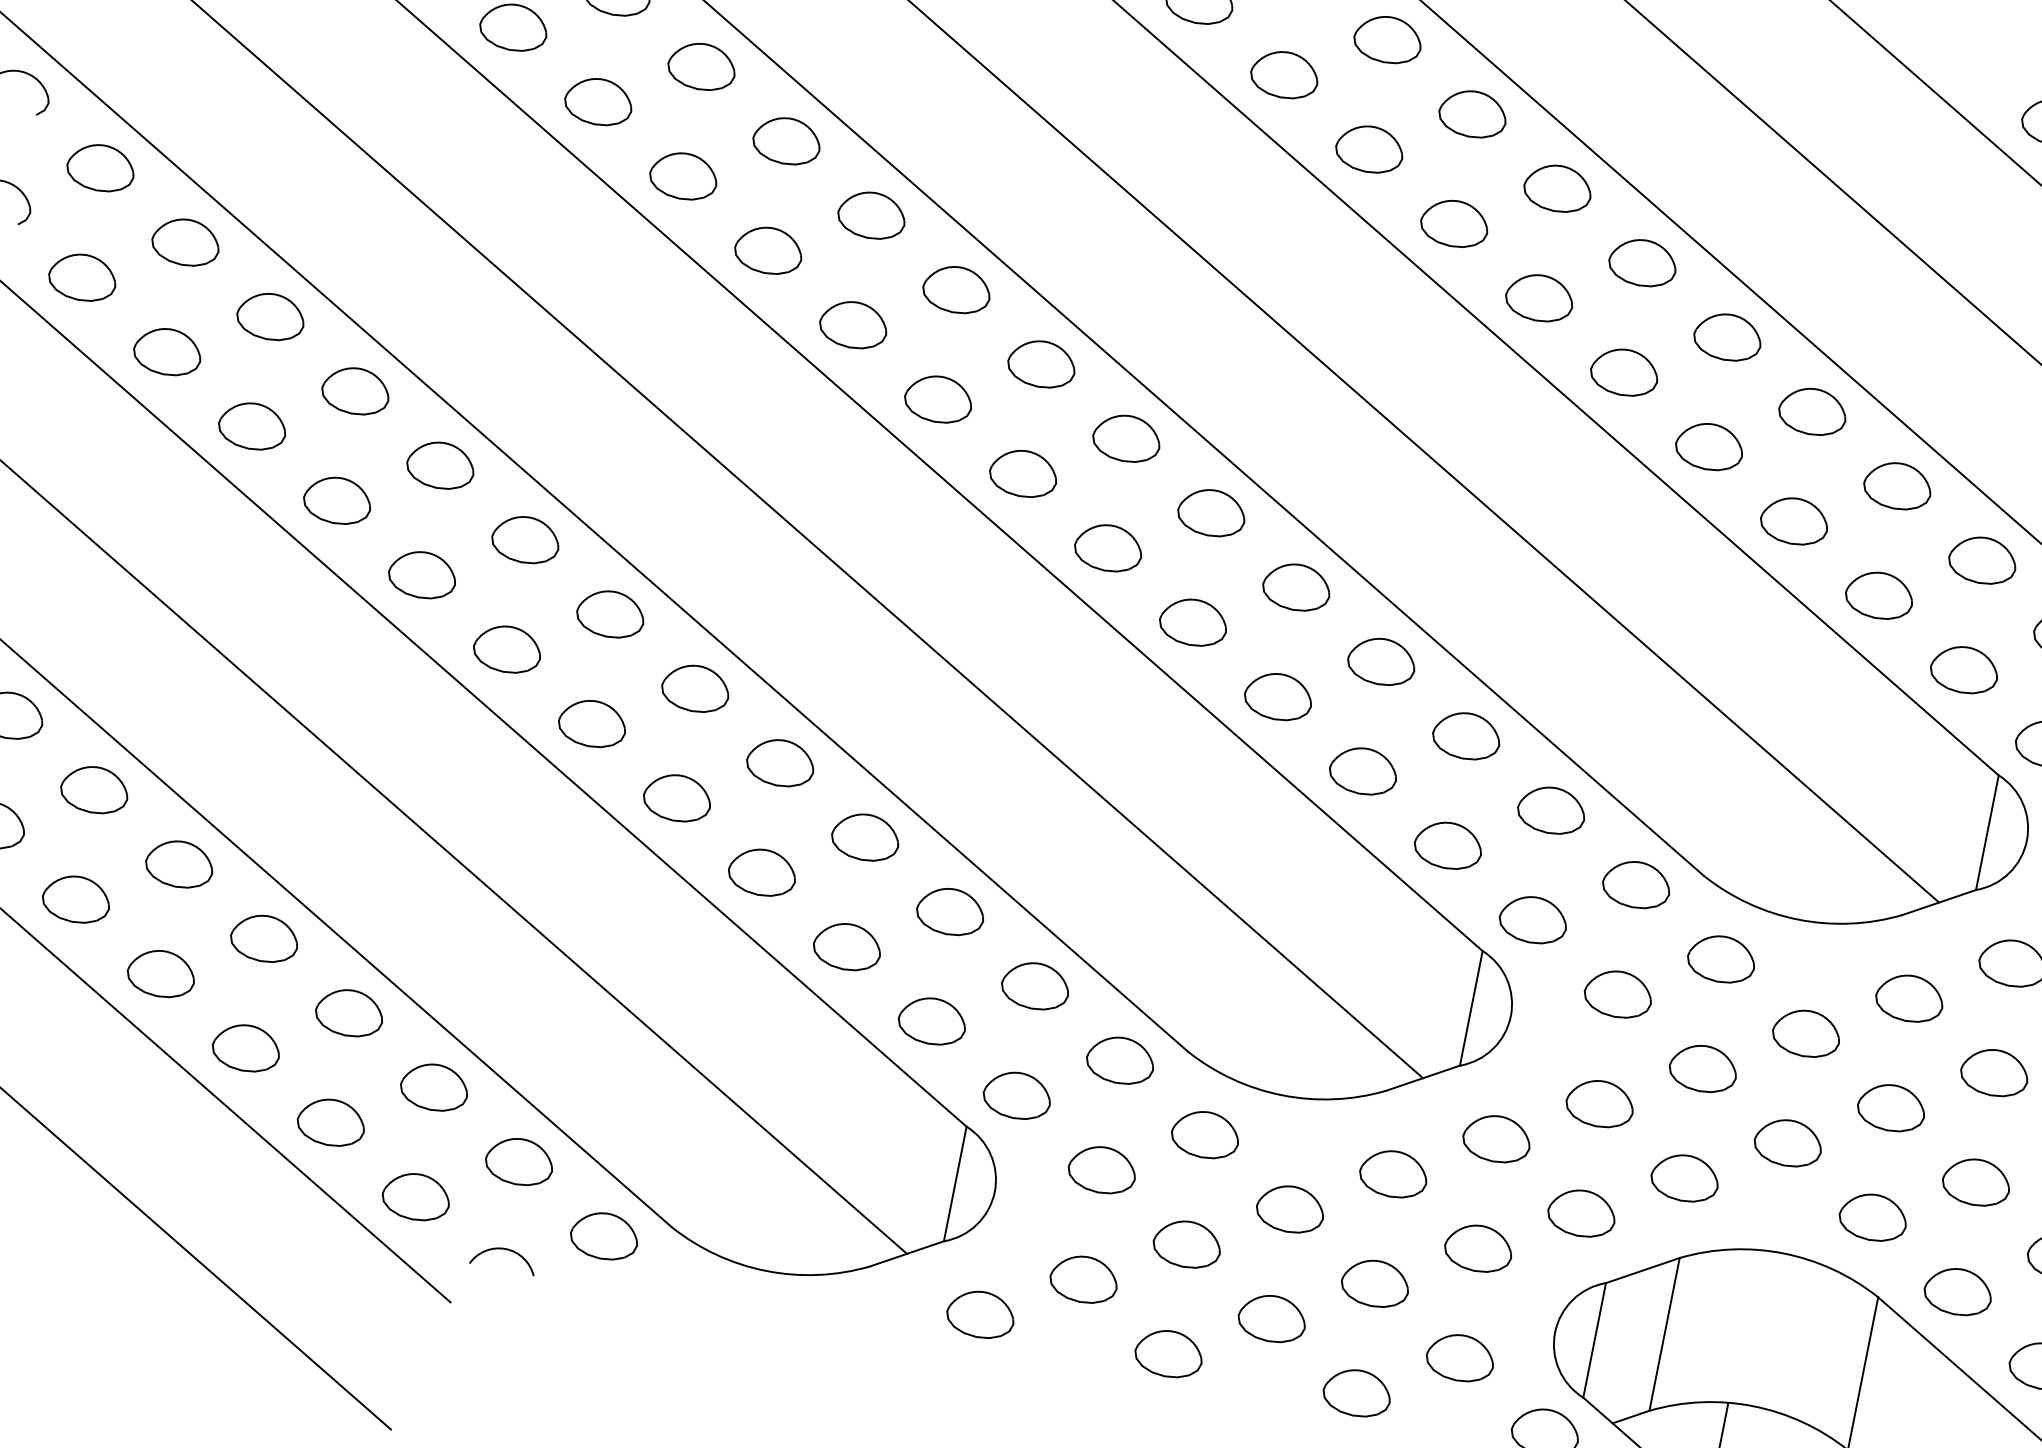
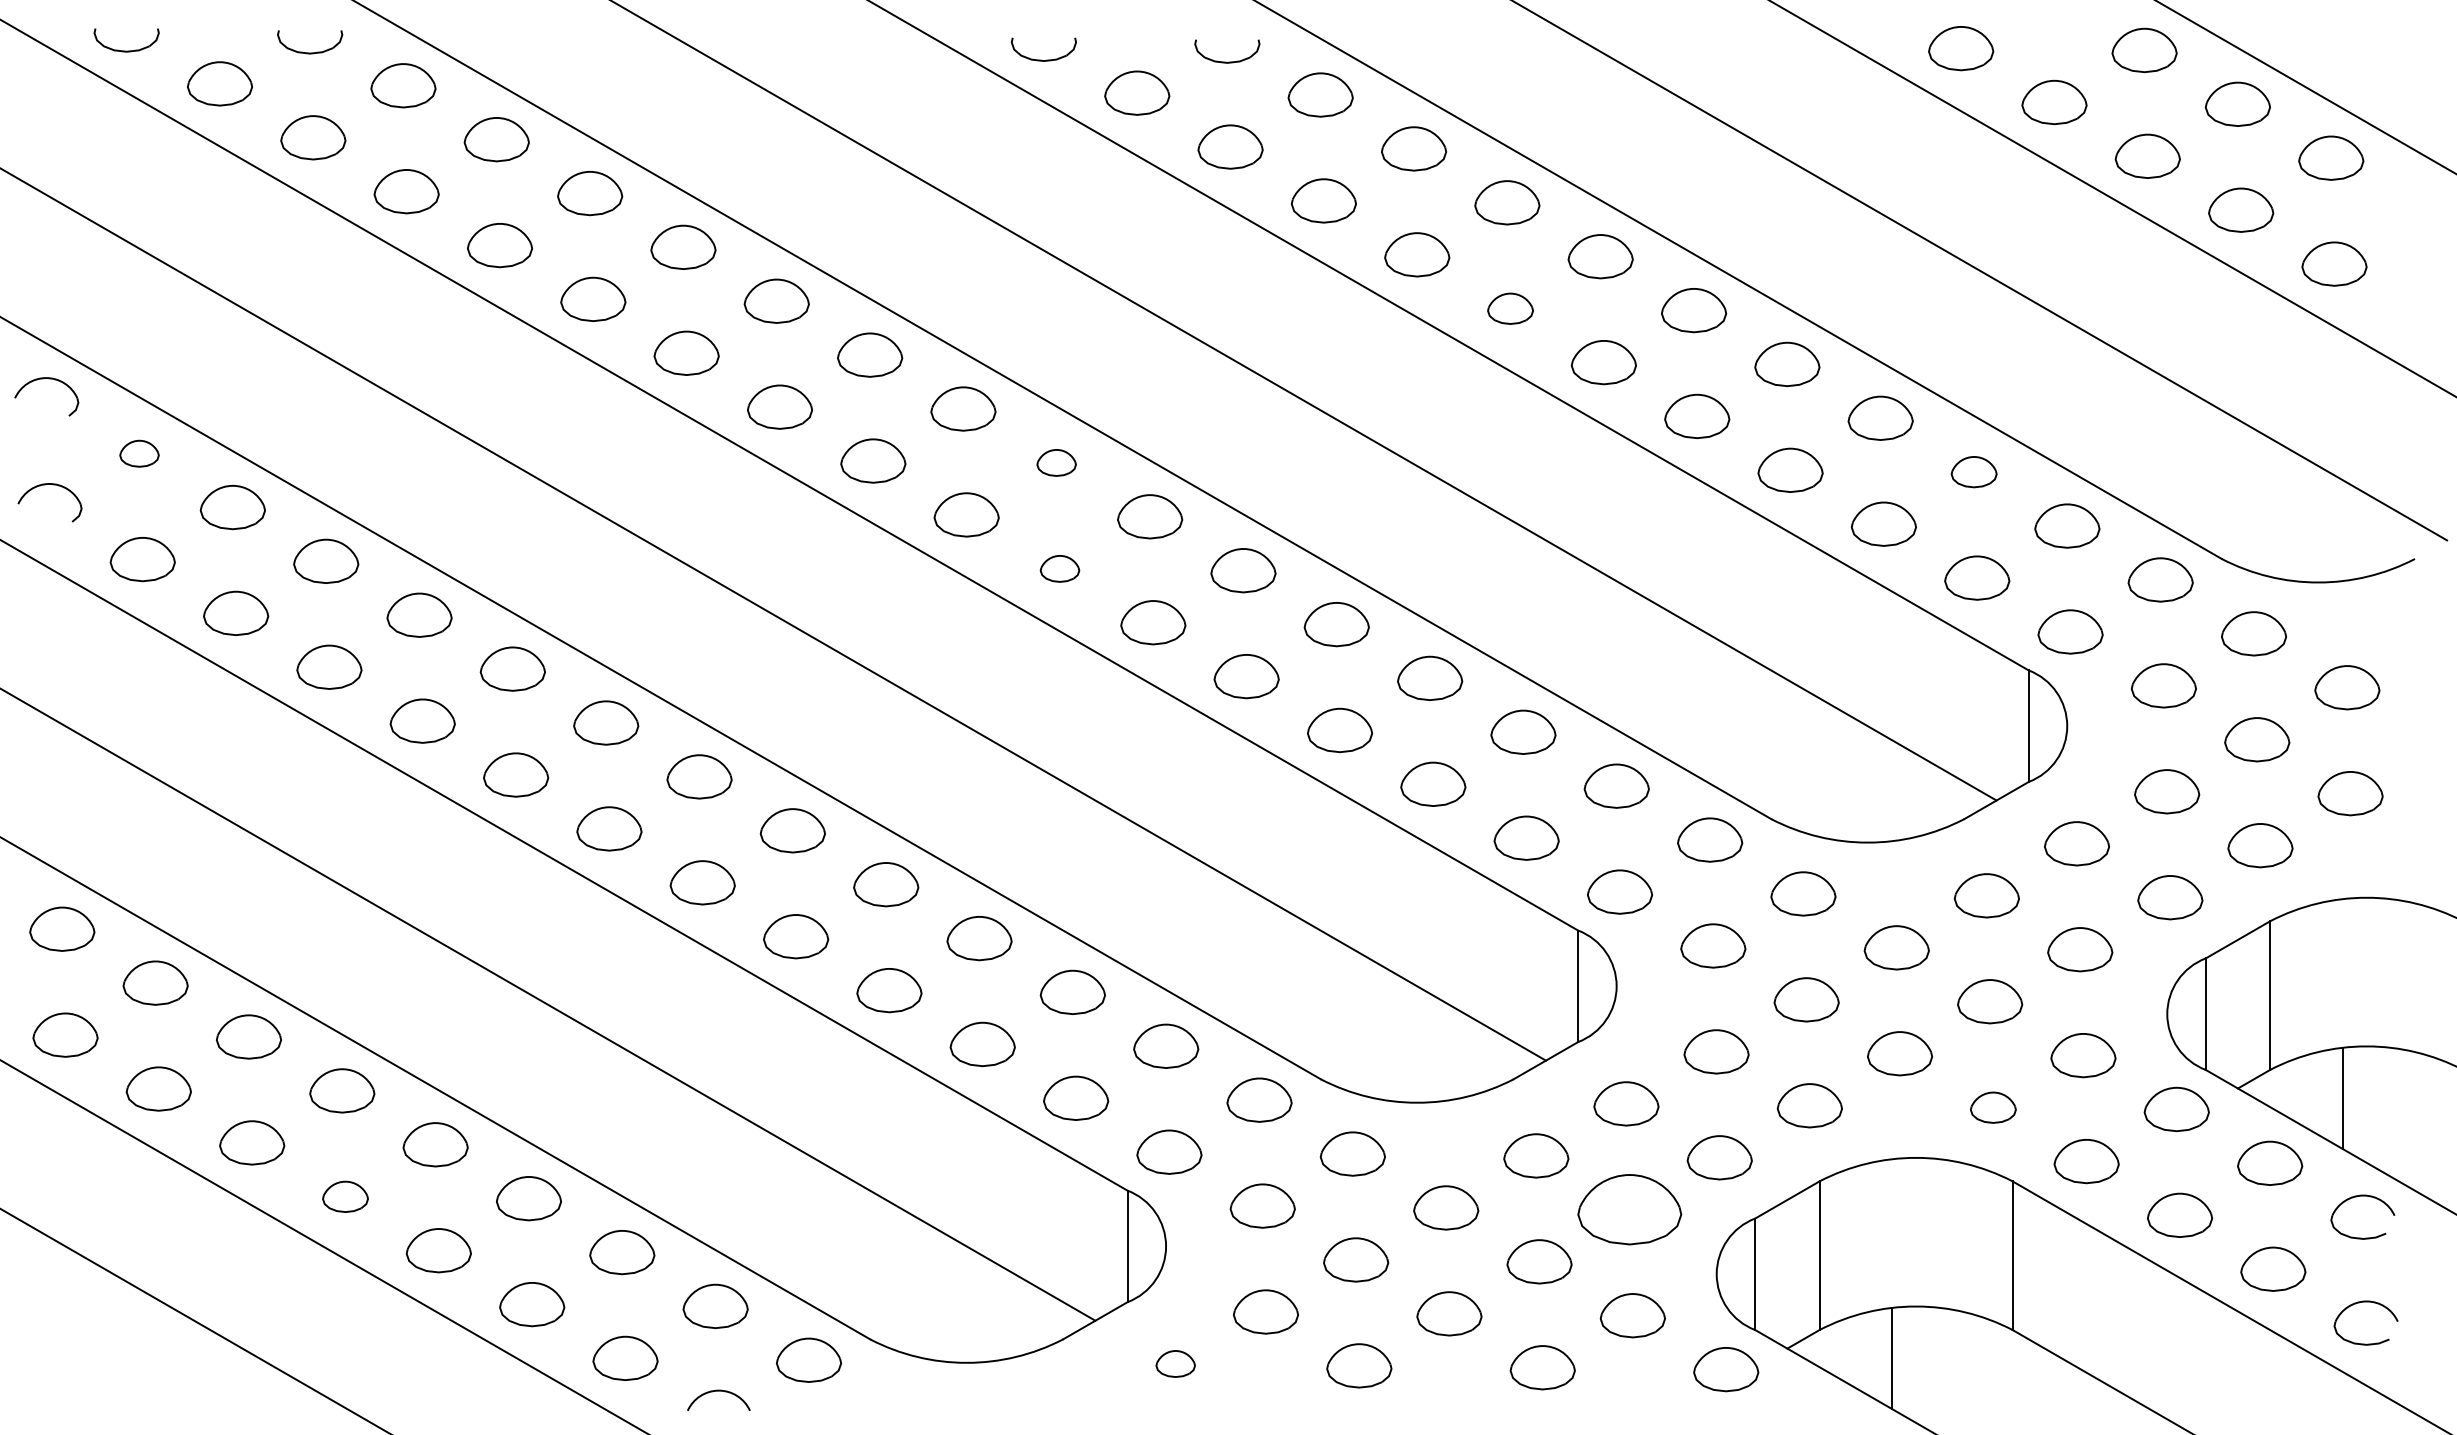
part: (101, 167) -> (139, 453), size x0.6
part: (1539, 297) -> (1510, 308), size x0.7
part: (1041, 363) -> (1056, 462), size x0.6
part: (1023, 473) -> (1059, 568), size x0.6
part: (1983, 559) -> (1974, 471), size x0.7
part: (161, 973) -> (345, 1196), size x0.7
part: (1873, 1217) -> (1993, 1107), size x0.7
part: (1478, 1248) -> (1629, 1209), size x1.6
part: (980, 1314) -> (1175, 1363), size x0.6

